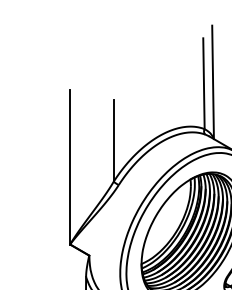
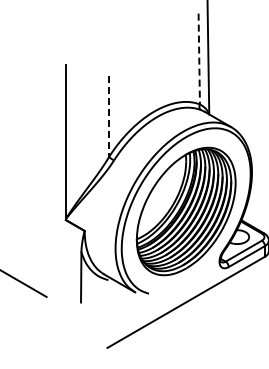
line: (204, 84) -> (199, 59), solid -> dashed
line: (114, 141) -> (109, 116), solid -> dashed

